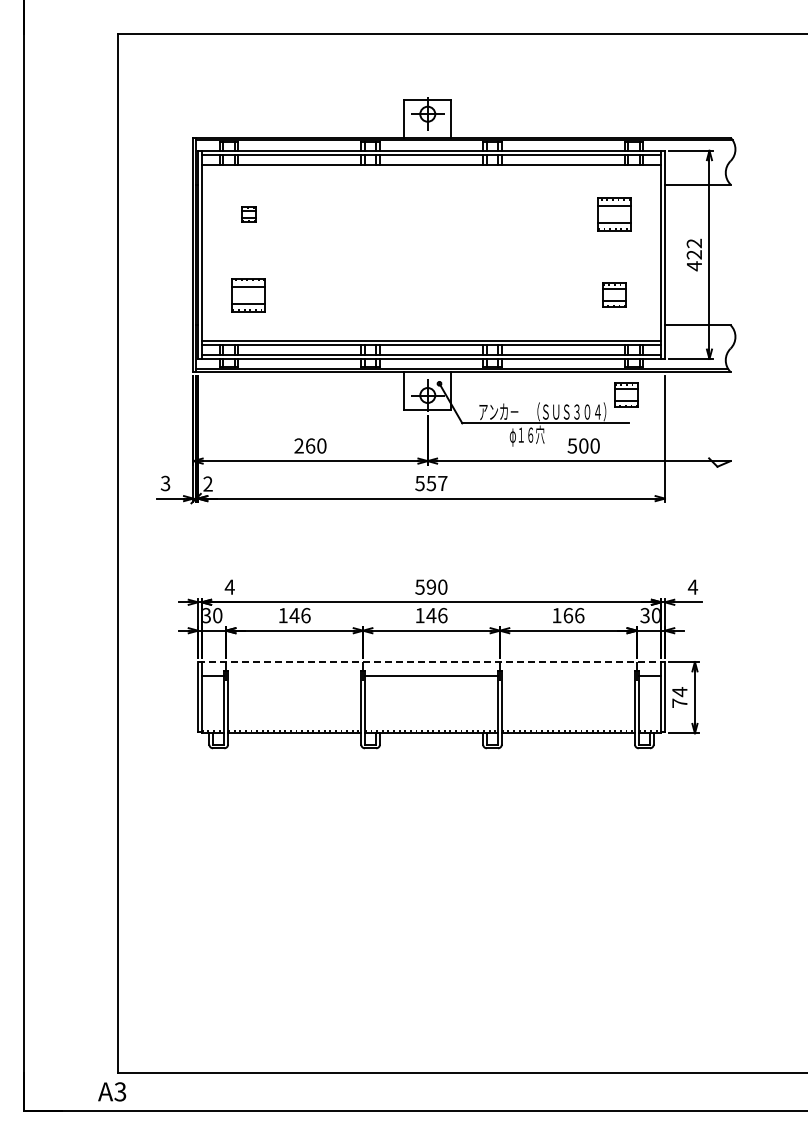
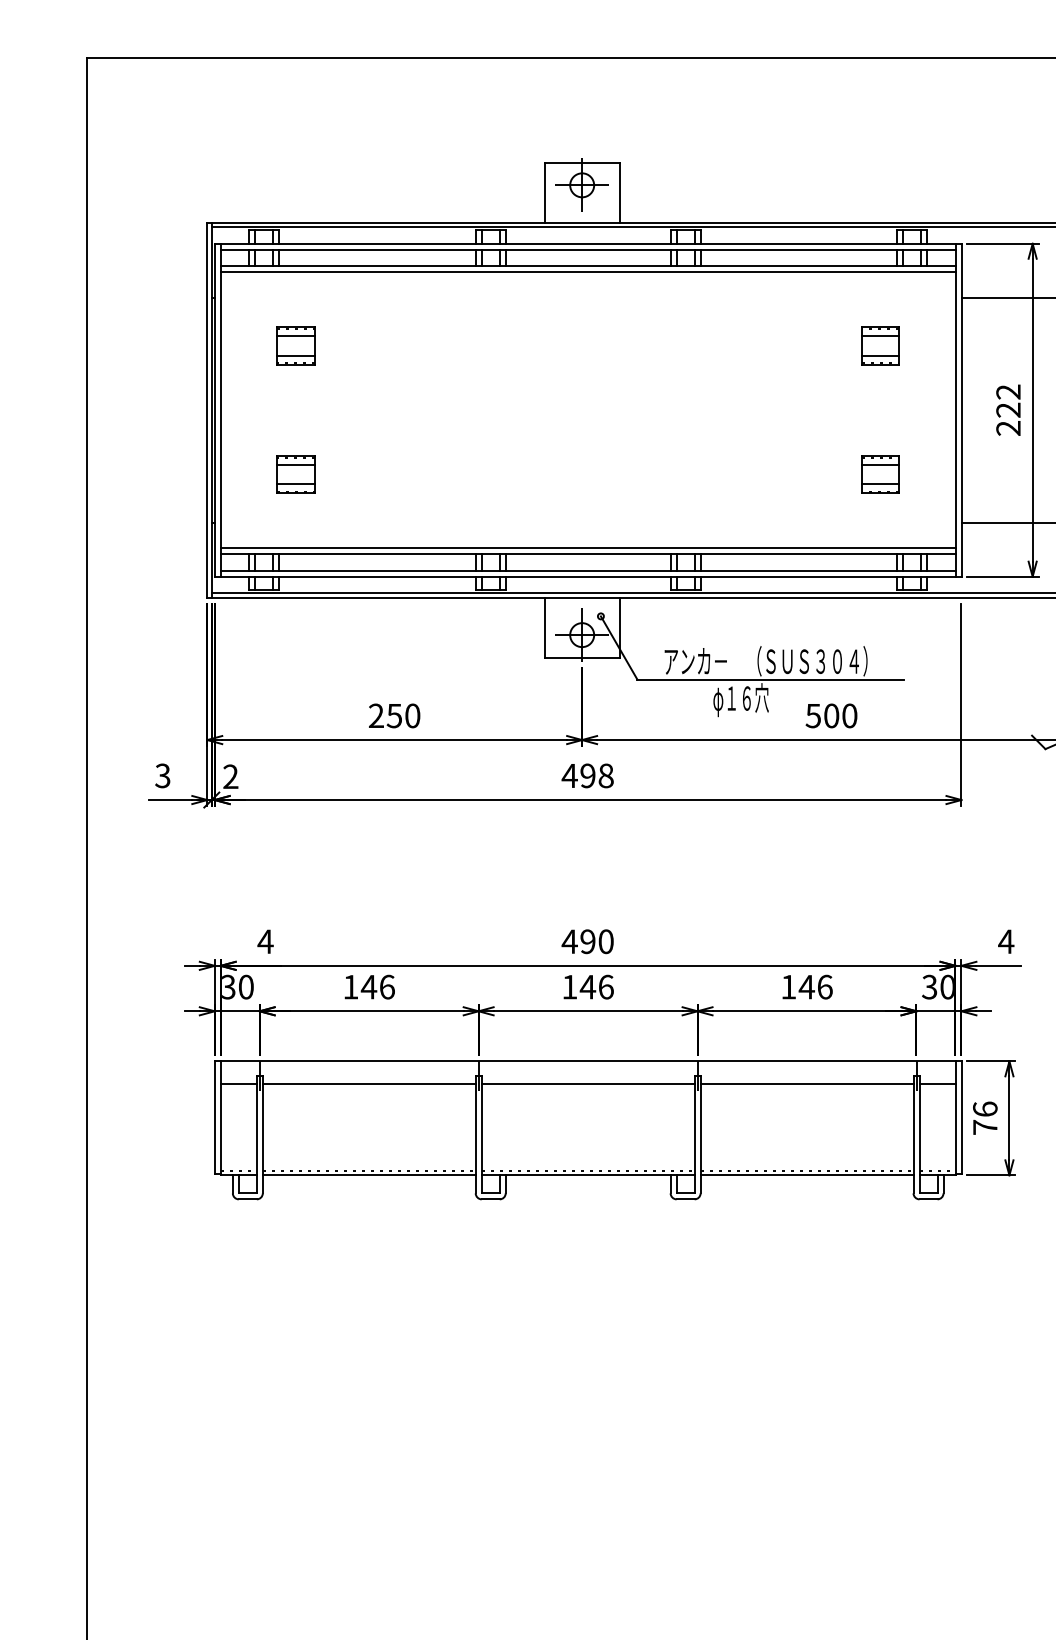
line: (431, 168) -> (588, 272), added
part: (248, 214) -> (295, 345), size x1.67
part: (614, 214) -> (880, 345), size x0.71
text: (693, 266) -> (1007, 428), 422 -> 222
part: (248, 294) -> (295, 473), size x0.71
part: (626, 394) -> (899, 633), removed
text: (310, 445) -> (394, 715), 260 -> 250
text: (430, 483) -> (586, 775), 557 -> 498
text: (420, 586) -> (570, 940), 590 -> 490
text: (568, 615) -> (807, 986), 166 -> 146
line: (432, 662) -> (589, 1062), dashed -> solid
line: (294, 676) -> (369, 1084), added
line: (567, 676) -> (805, 1084), added
text: (679, 692) -> (984, 1110), 74 -> 76

